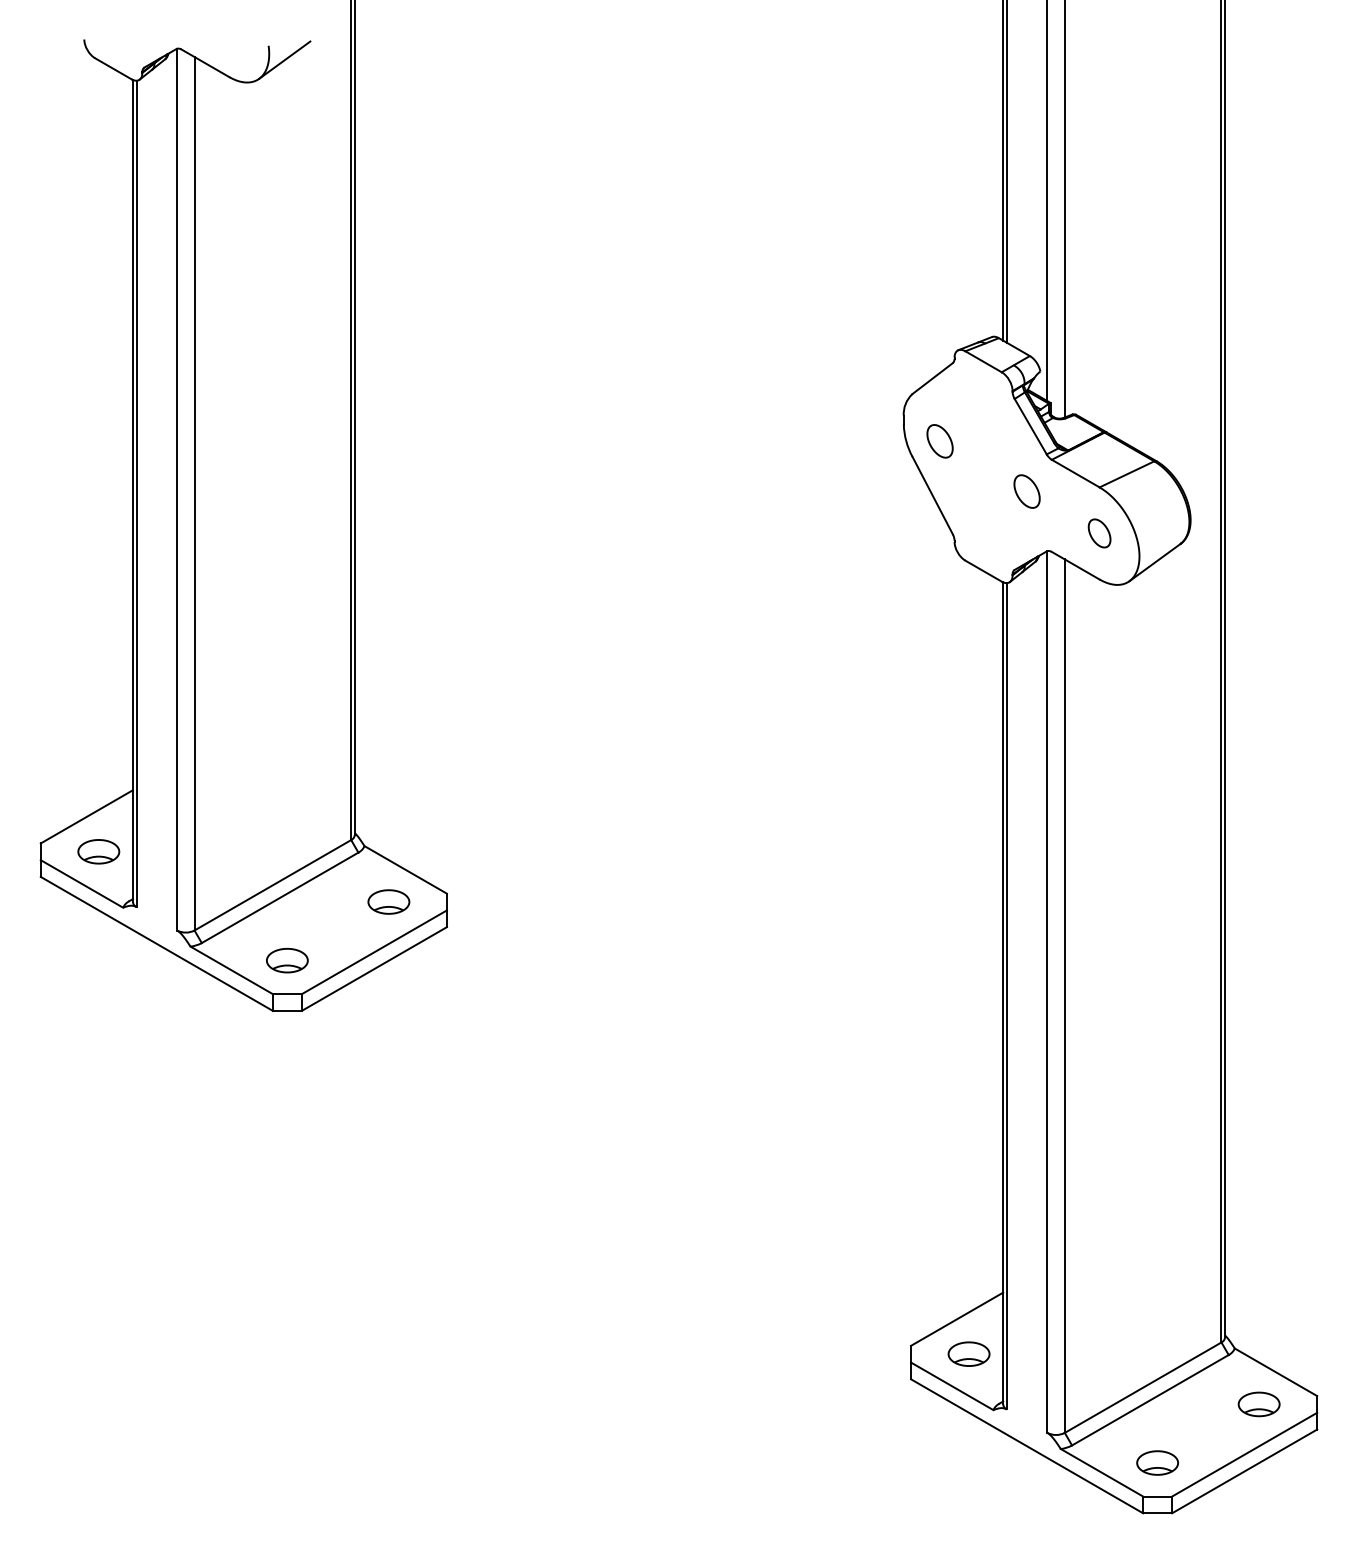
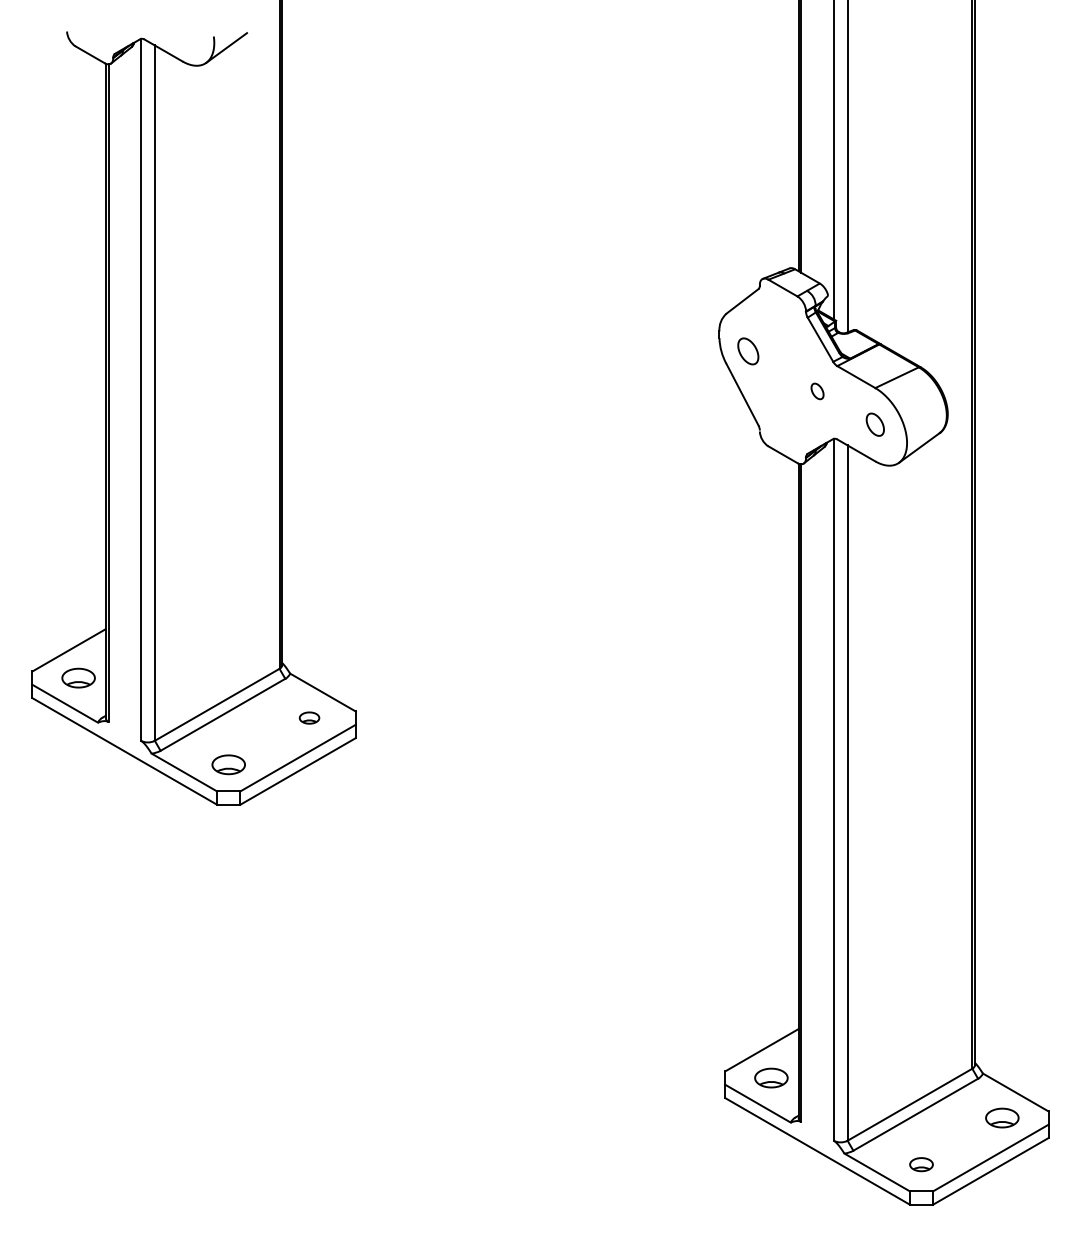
part: (1026, 491) -> (817, 391), size x0.6
part: (388, 901) -> (309, 717), size x0.6
part: (1157, 1462) -> (921, 1164), size x0.7

